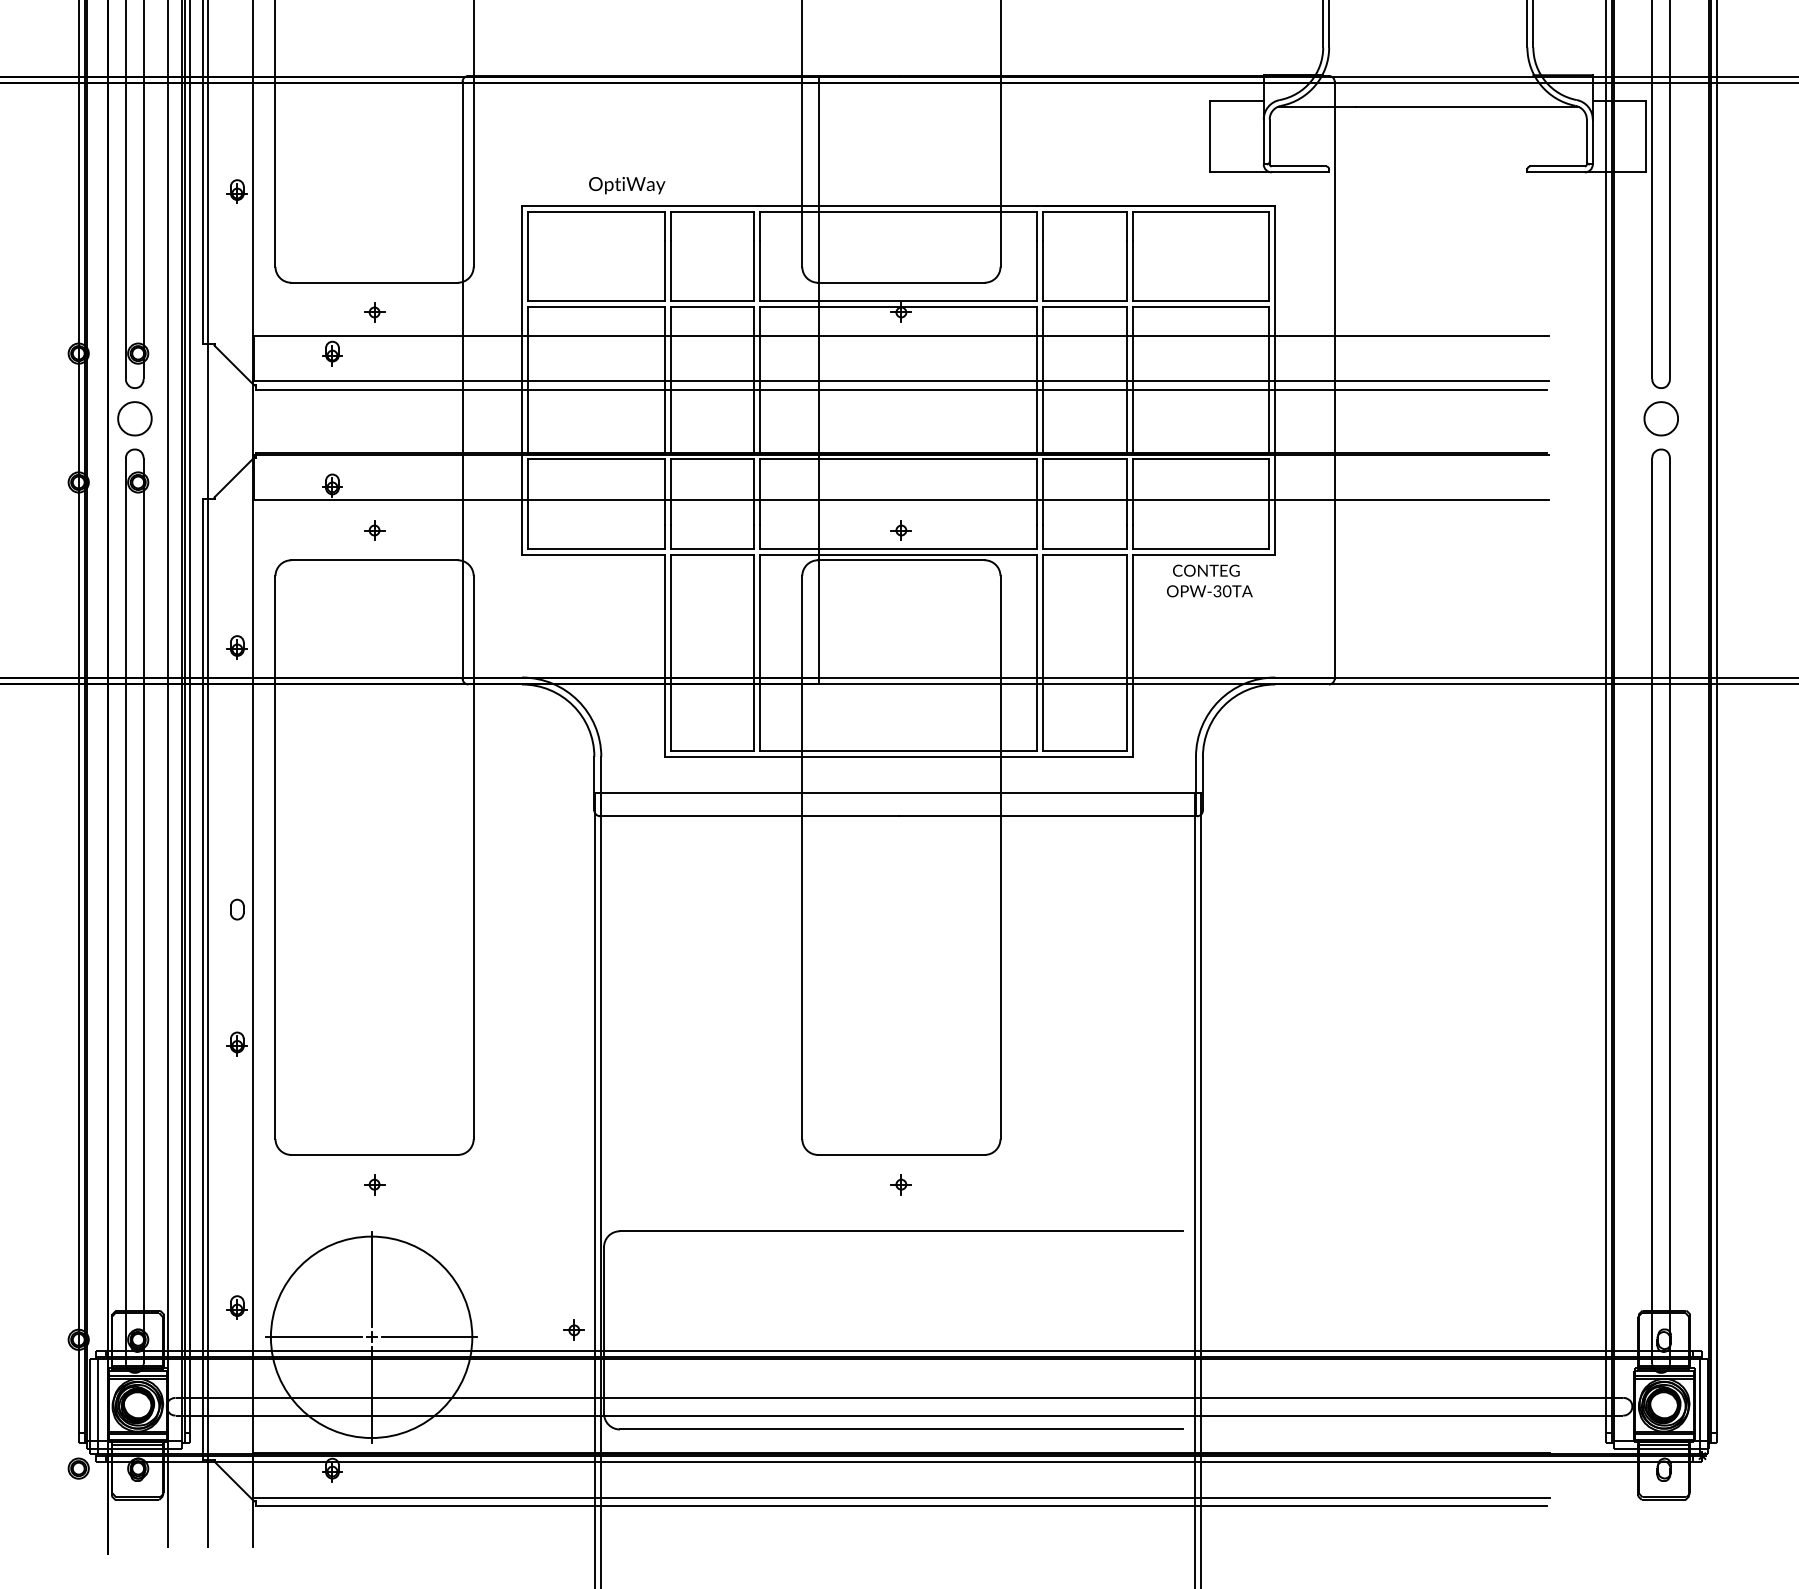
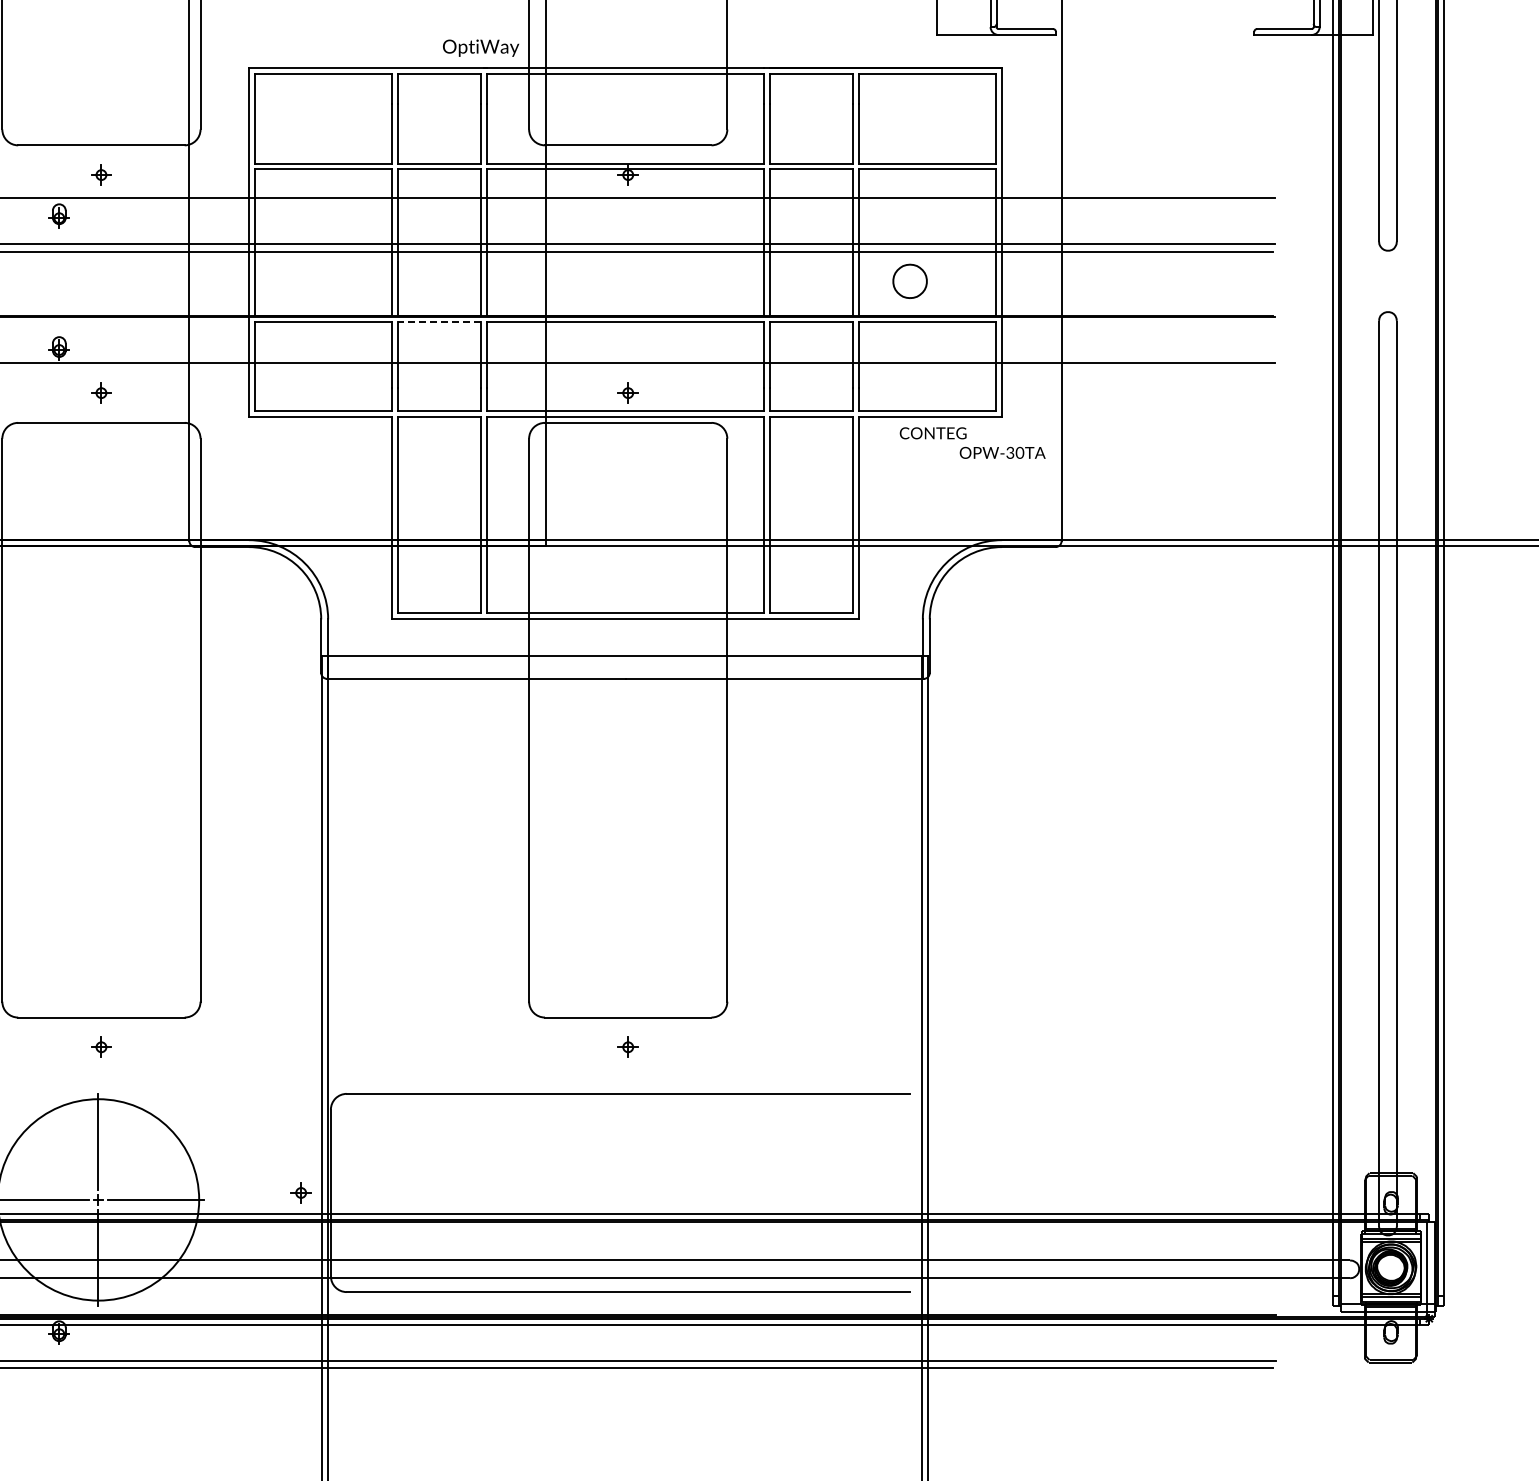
text: (627, 185) -> (481, 48), moved
part: (1660, 418) -> (909, 281), moved
line: (712, 459) -> (439, 322), solid -> dashed
text: (1209, 591) -> (1002, 453), moved

